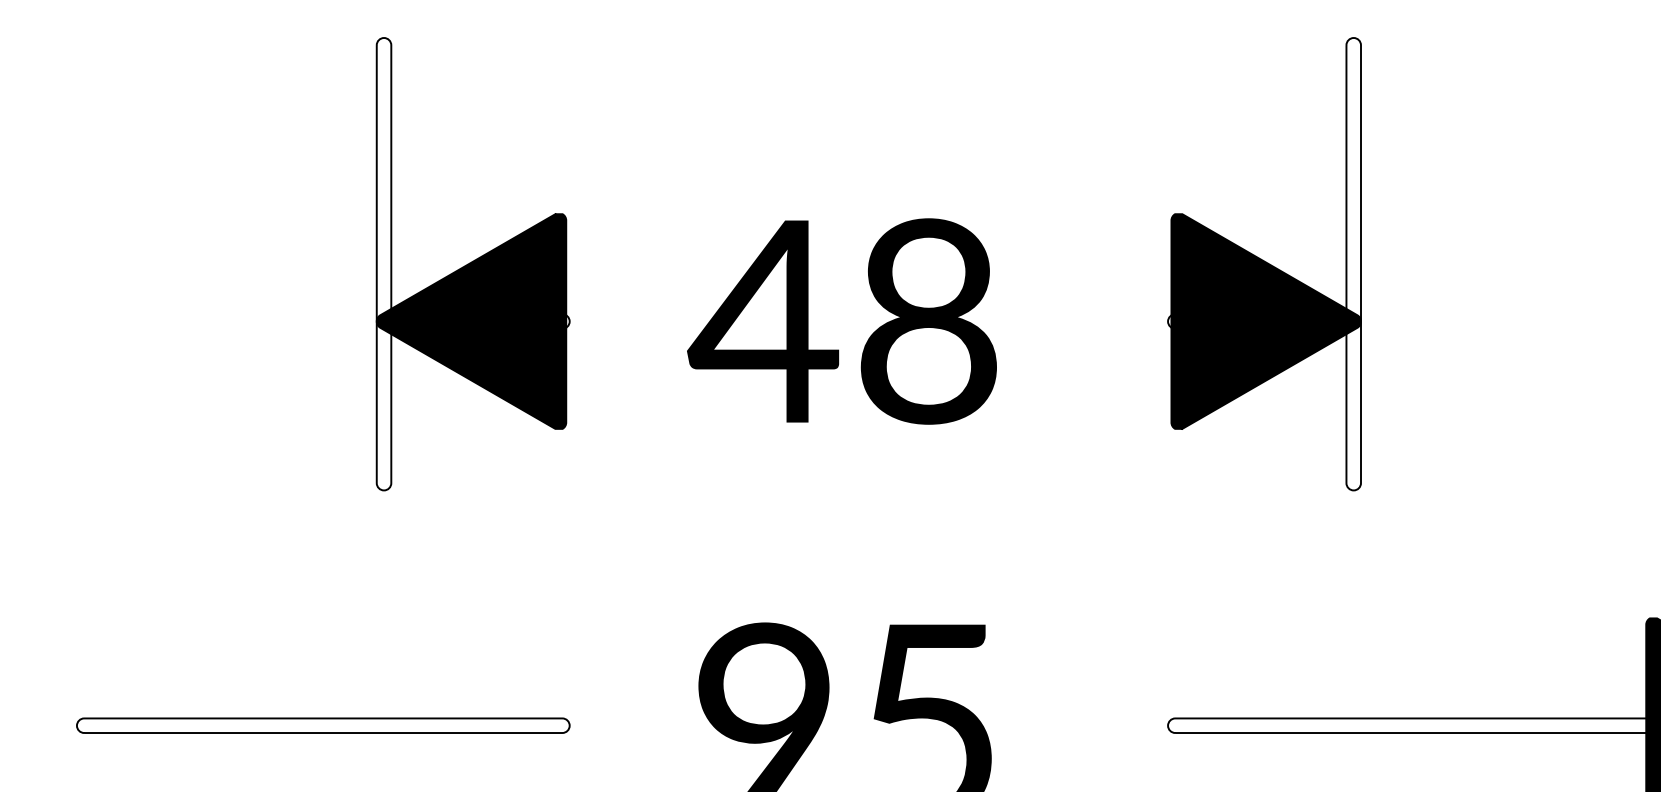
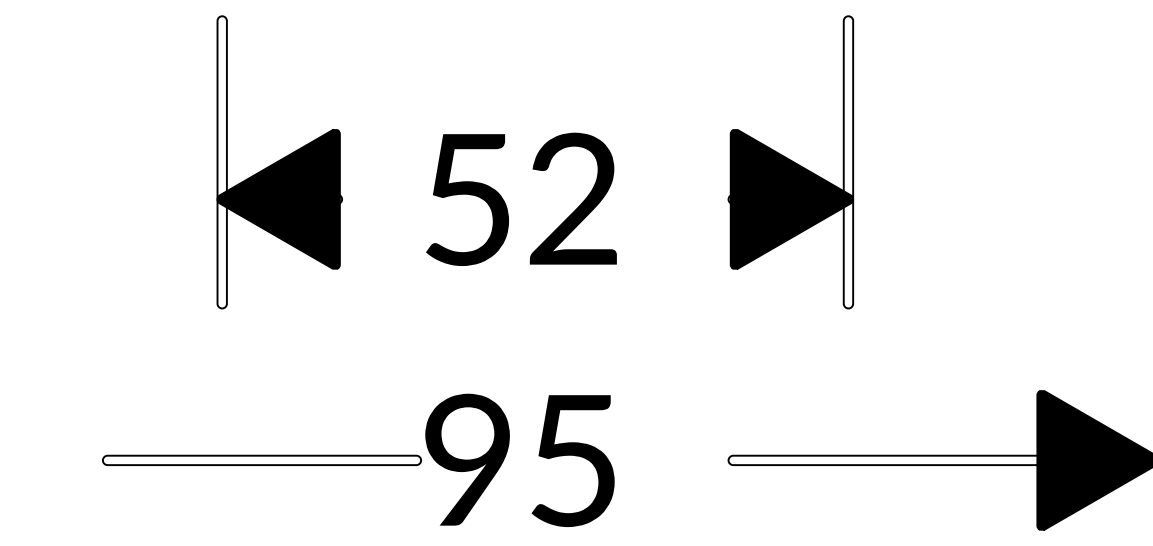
text: (841, 321) -> (517, 199), 48 -> 52
part: (322, 724) -> (261, 459), moved

